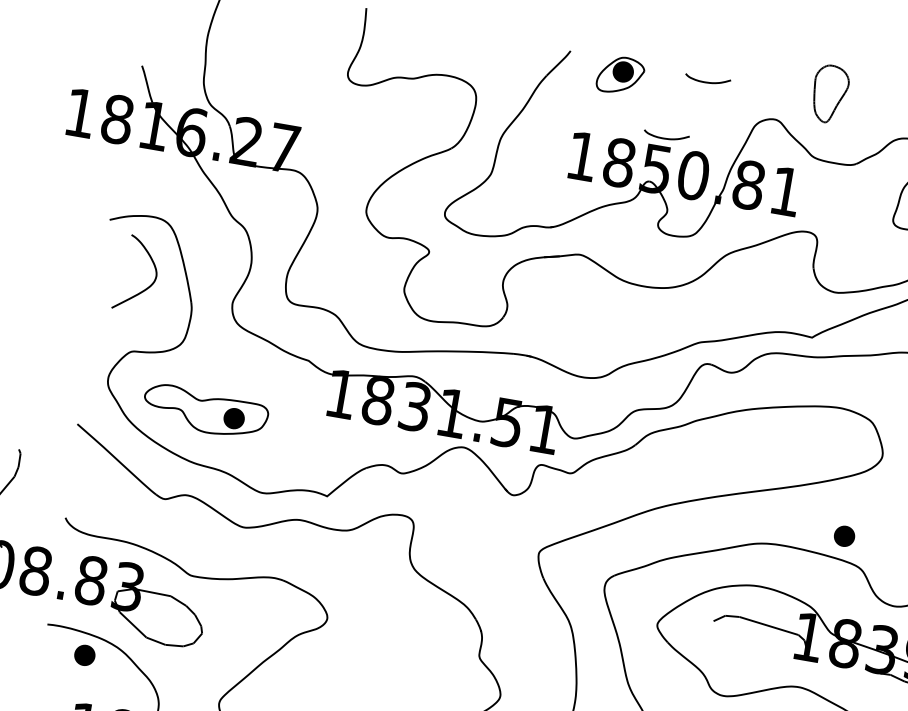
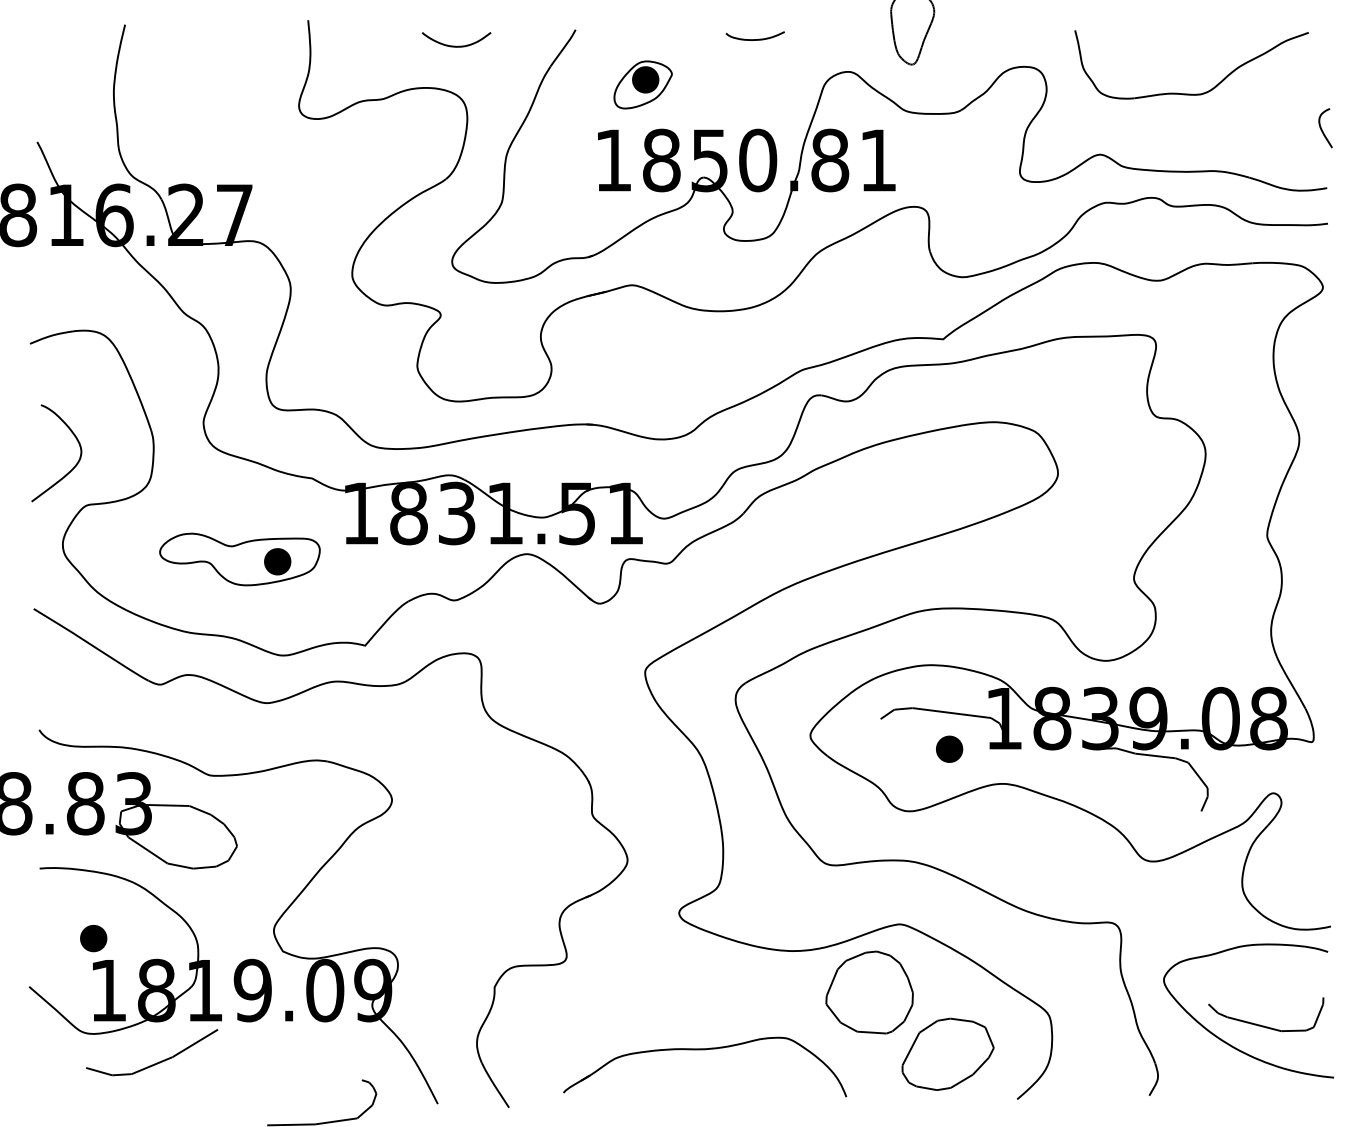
curve: (476, 47) -> (455, 45), added
part: (620, 75) -> (642, 84), moved
curve: (665, 138) -> (714, 119), removed
curve: (149, 285) -> (74, 465), moved
part: (205, 411) -> (239, 559), moved
part: (844, 535) -> (949, 748), moved
part: (84, 655) -> (93, 938), moved

